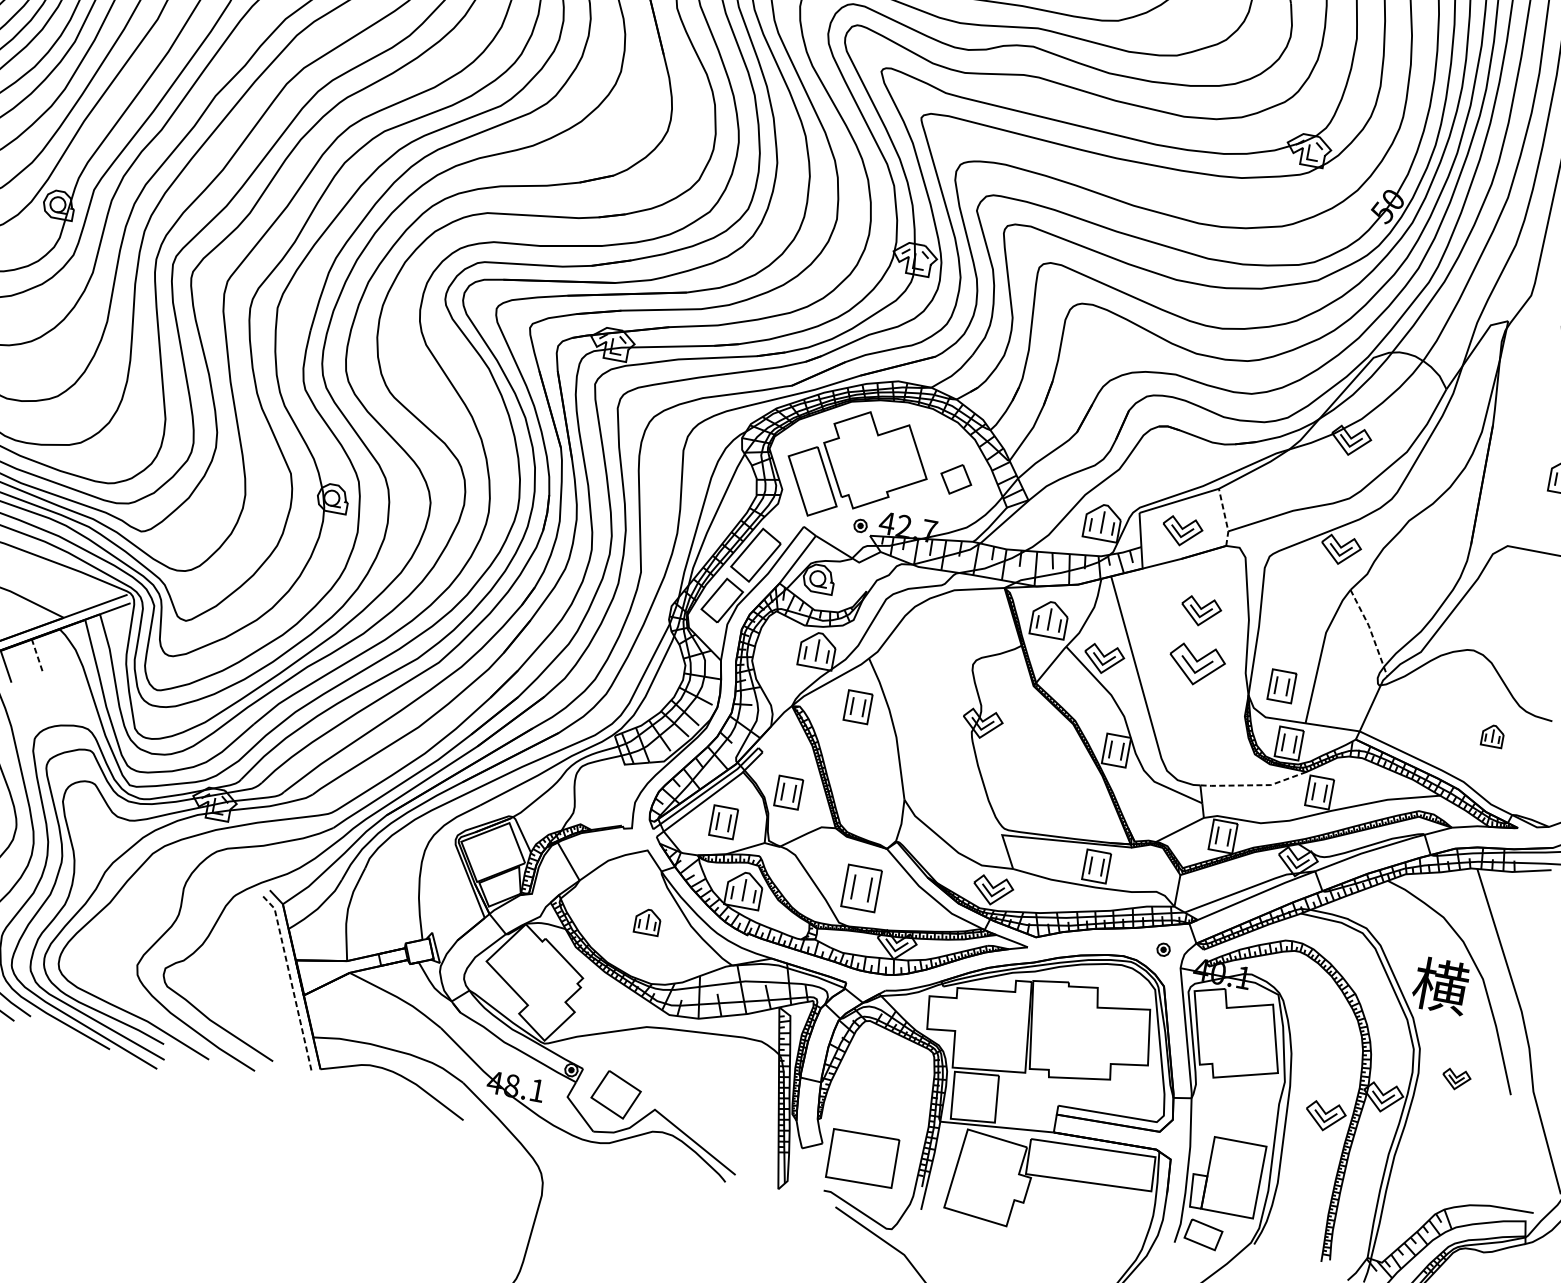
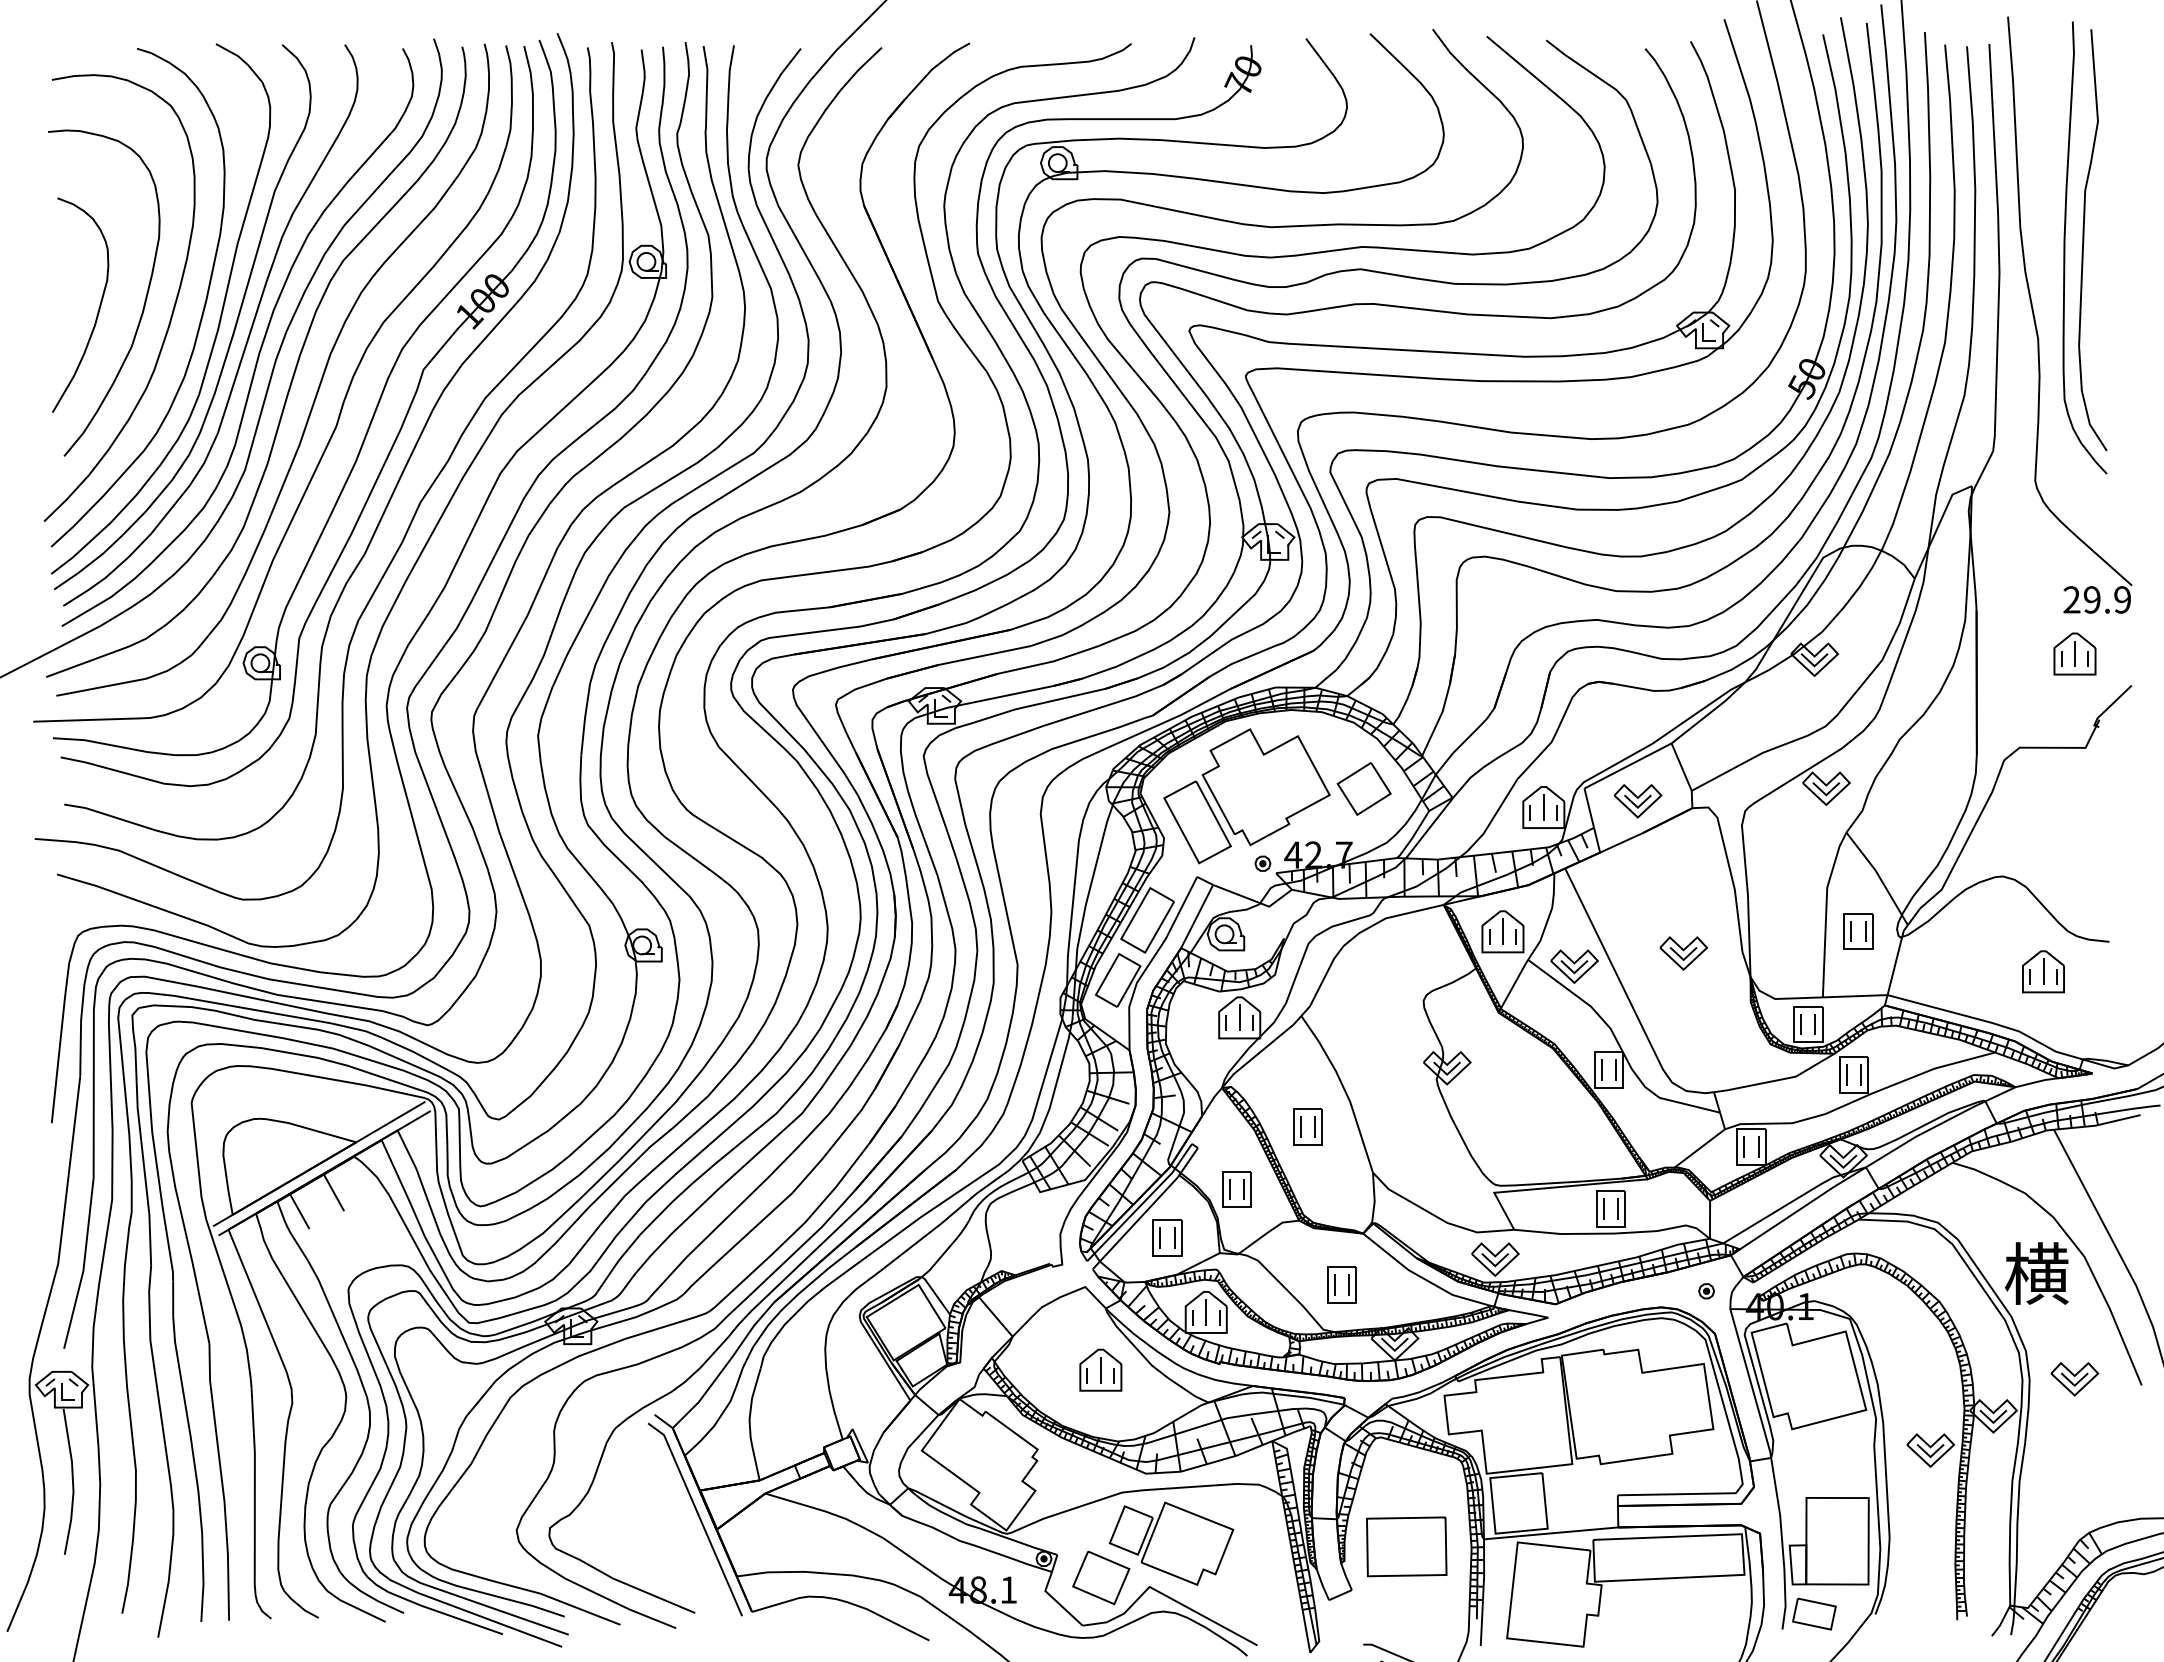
part: (955, 478) -> (1363, 788), size x1.43
line: (1225, 517) -> (1685, 775), dashed -> solid
part: (1201, 612) -> (1677, 890), removed
line: (1371, 632) -> (1879, 877), dashed -> solid
line: (37, 656) -> (334, 1192), dashed -> solid
part: (1196, 665) -> (1683, 953), size x0.71
part: (1281, 686) -> (1858, 931), moved
part: (857, 706) -> (1307, 1126), moved
part: (1492, 735) -> (2043, 971), size x1.67
line: (1254, 785) -> (1776, 1080), dashed -> solid
part: (861, 887) -> (1341, 1284), size x0.71
part: (647, 921) -> (1100, 1369), size x1.43
line: (291, 981) -> (699, 1516), dashed -> solid
part: (679, 1077) -> (1171, 1543), added
part: (1455, 1079) -> (2074, 1379), size x1.43
part: (862, 1158) -> (1406, 1546), moved

